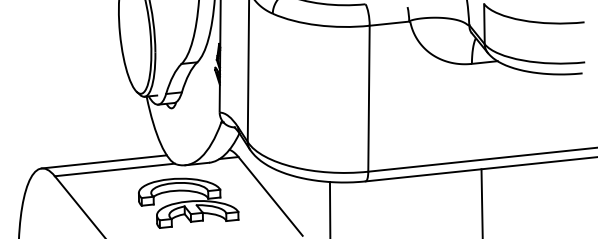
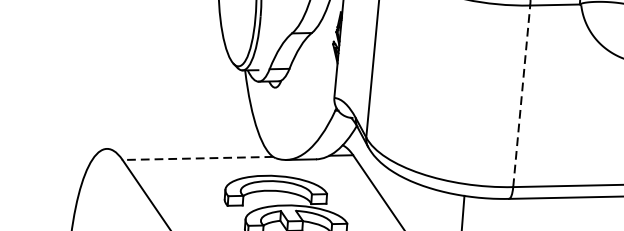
line: (368, 98) -> (521, 95), solid -> dashed
line: (103, 161) -> (184, 146), removed
line: (114, 170) -> (197, 159), solid -> dashed

